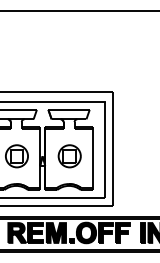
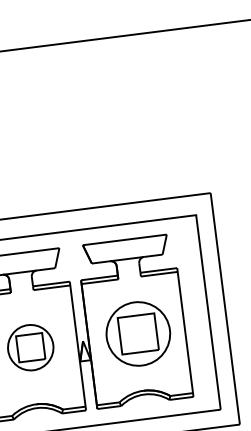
part: (69, 156) -> (137, 334), size x1.4

